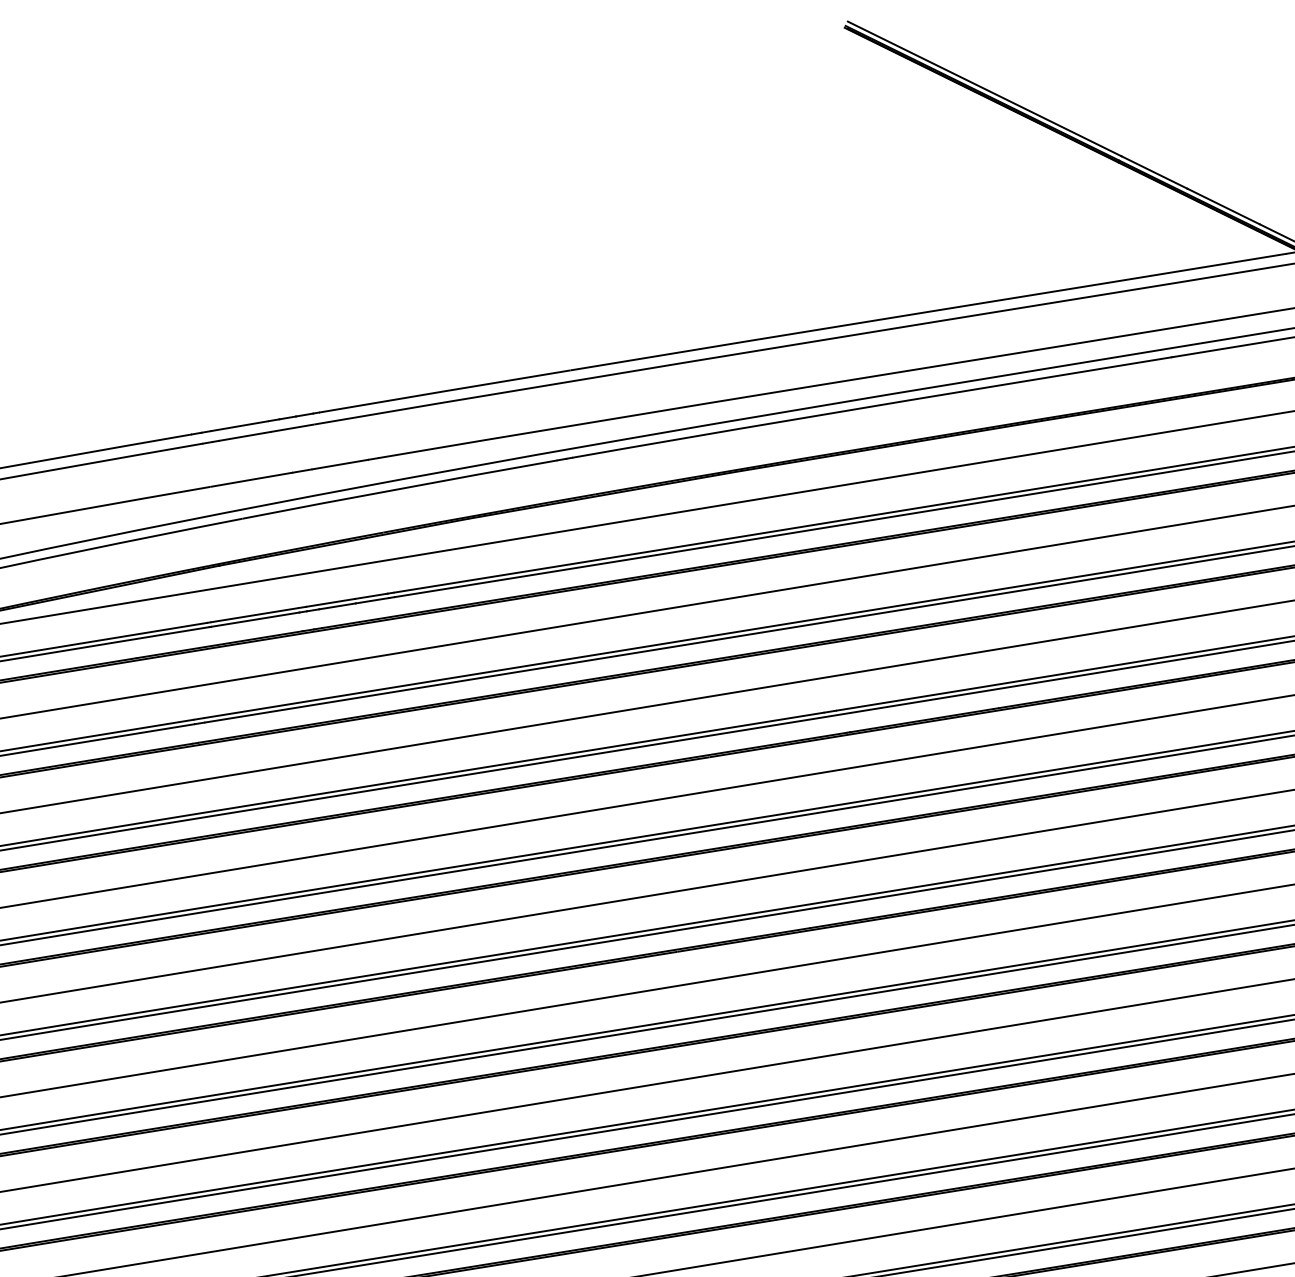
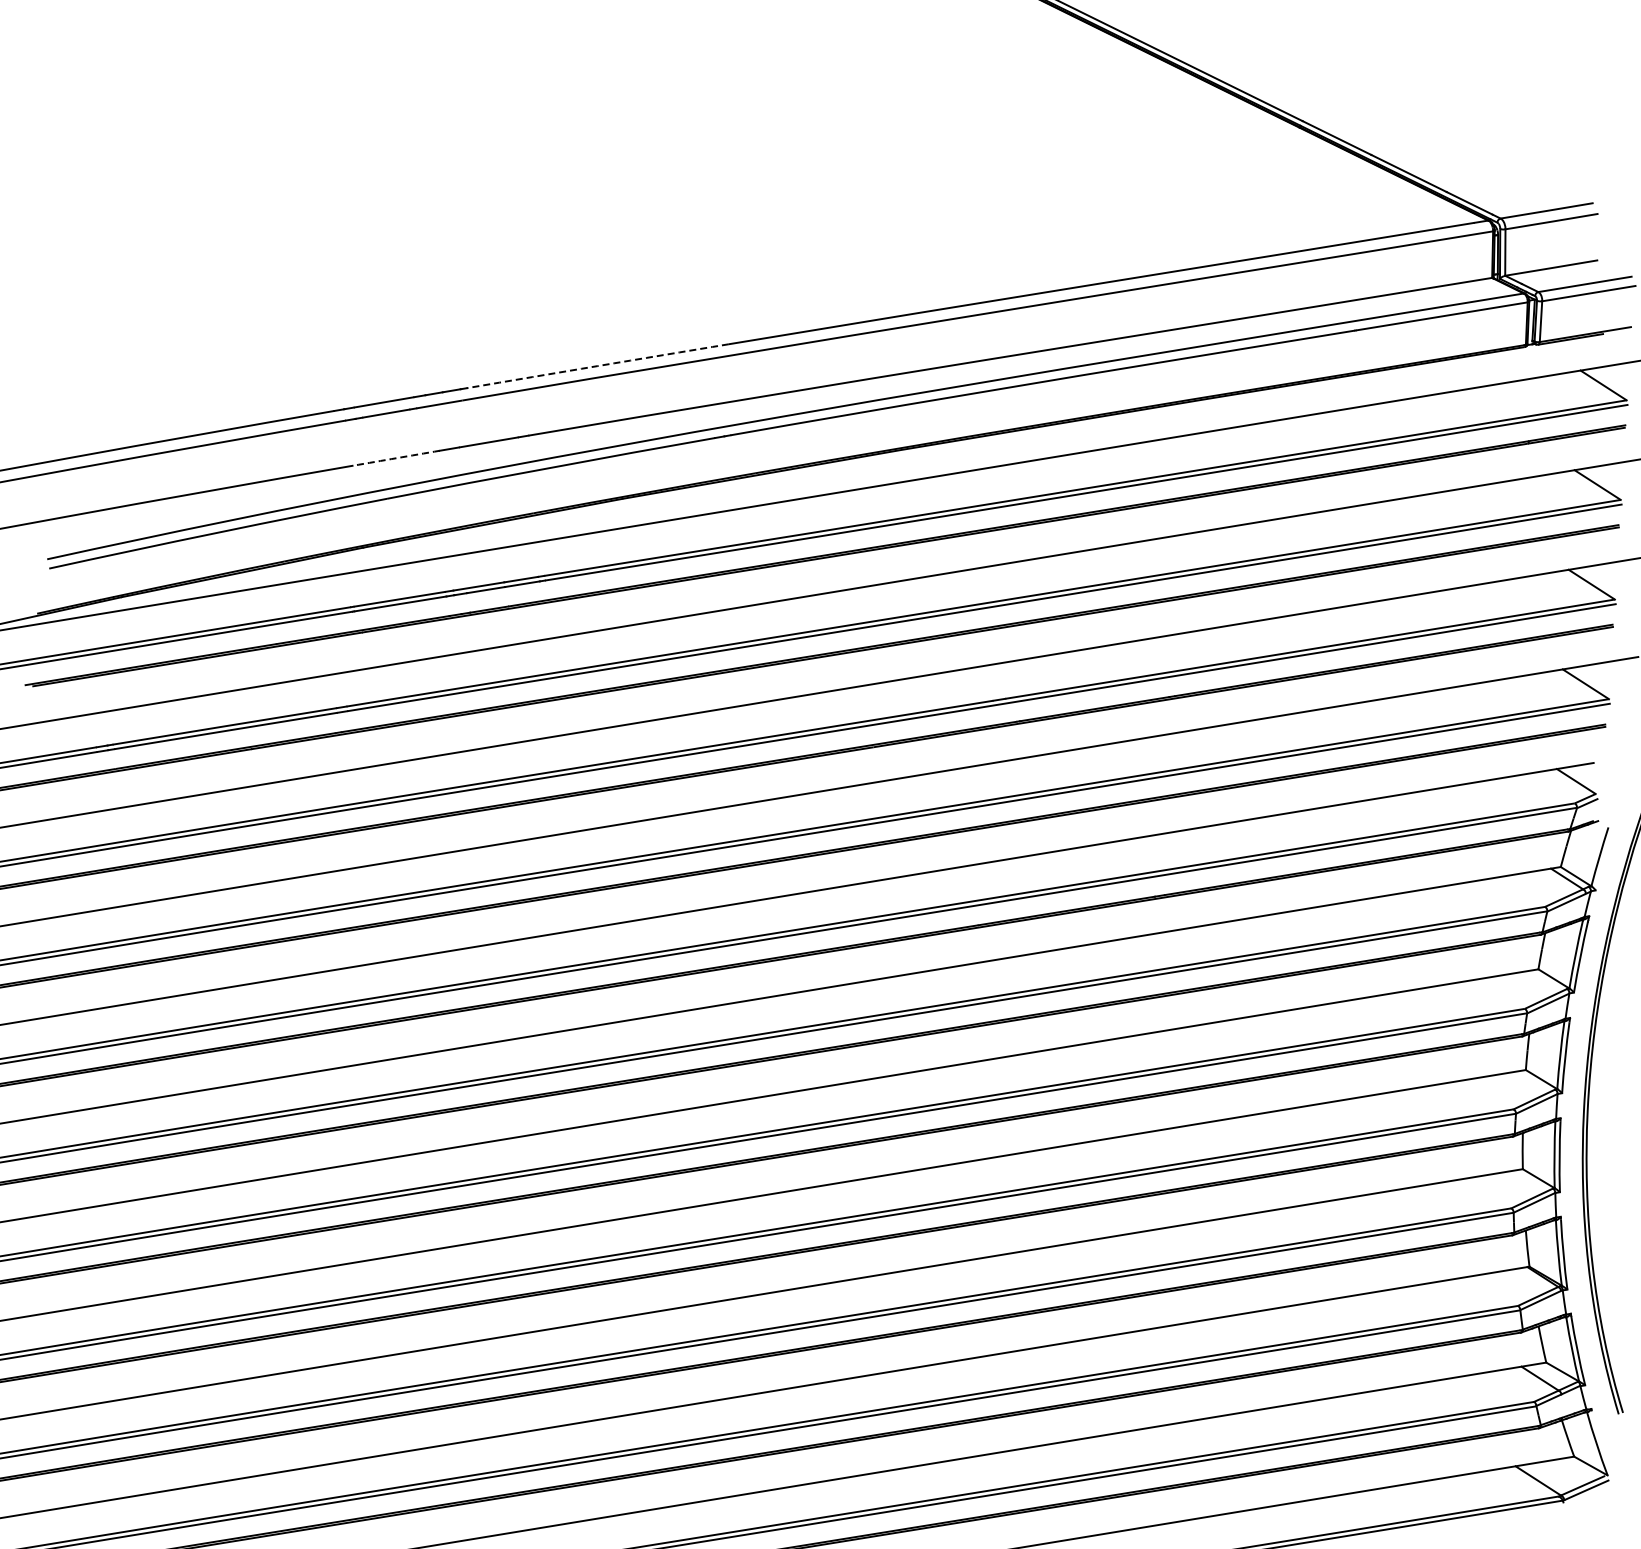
arc: (444, 391) -> (597, 366), solid -> dashed
arc: (251, 480) -> (396, 458), solid -> dashed

